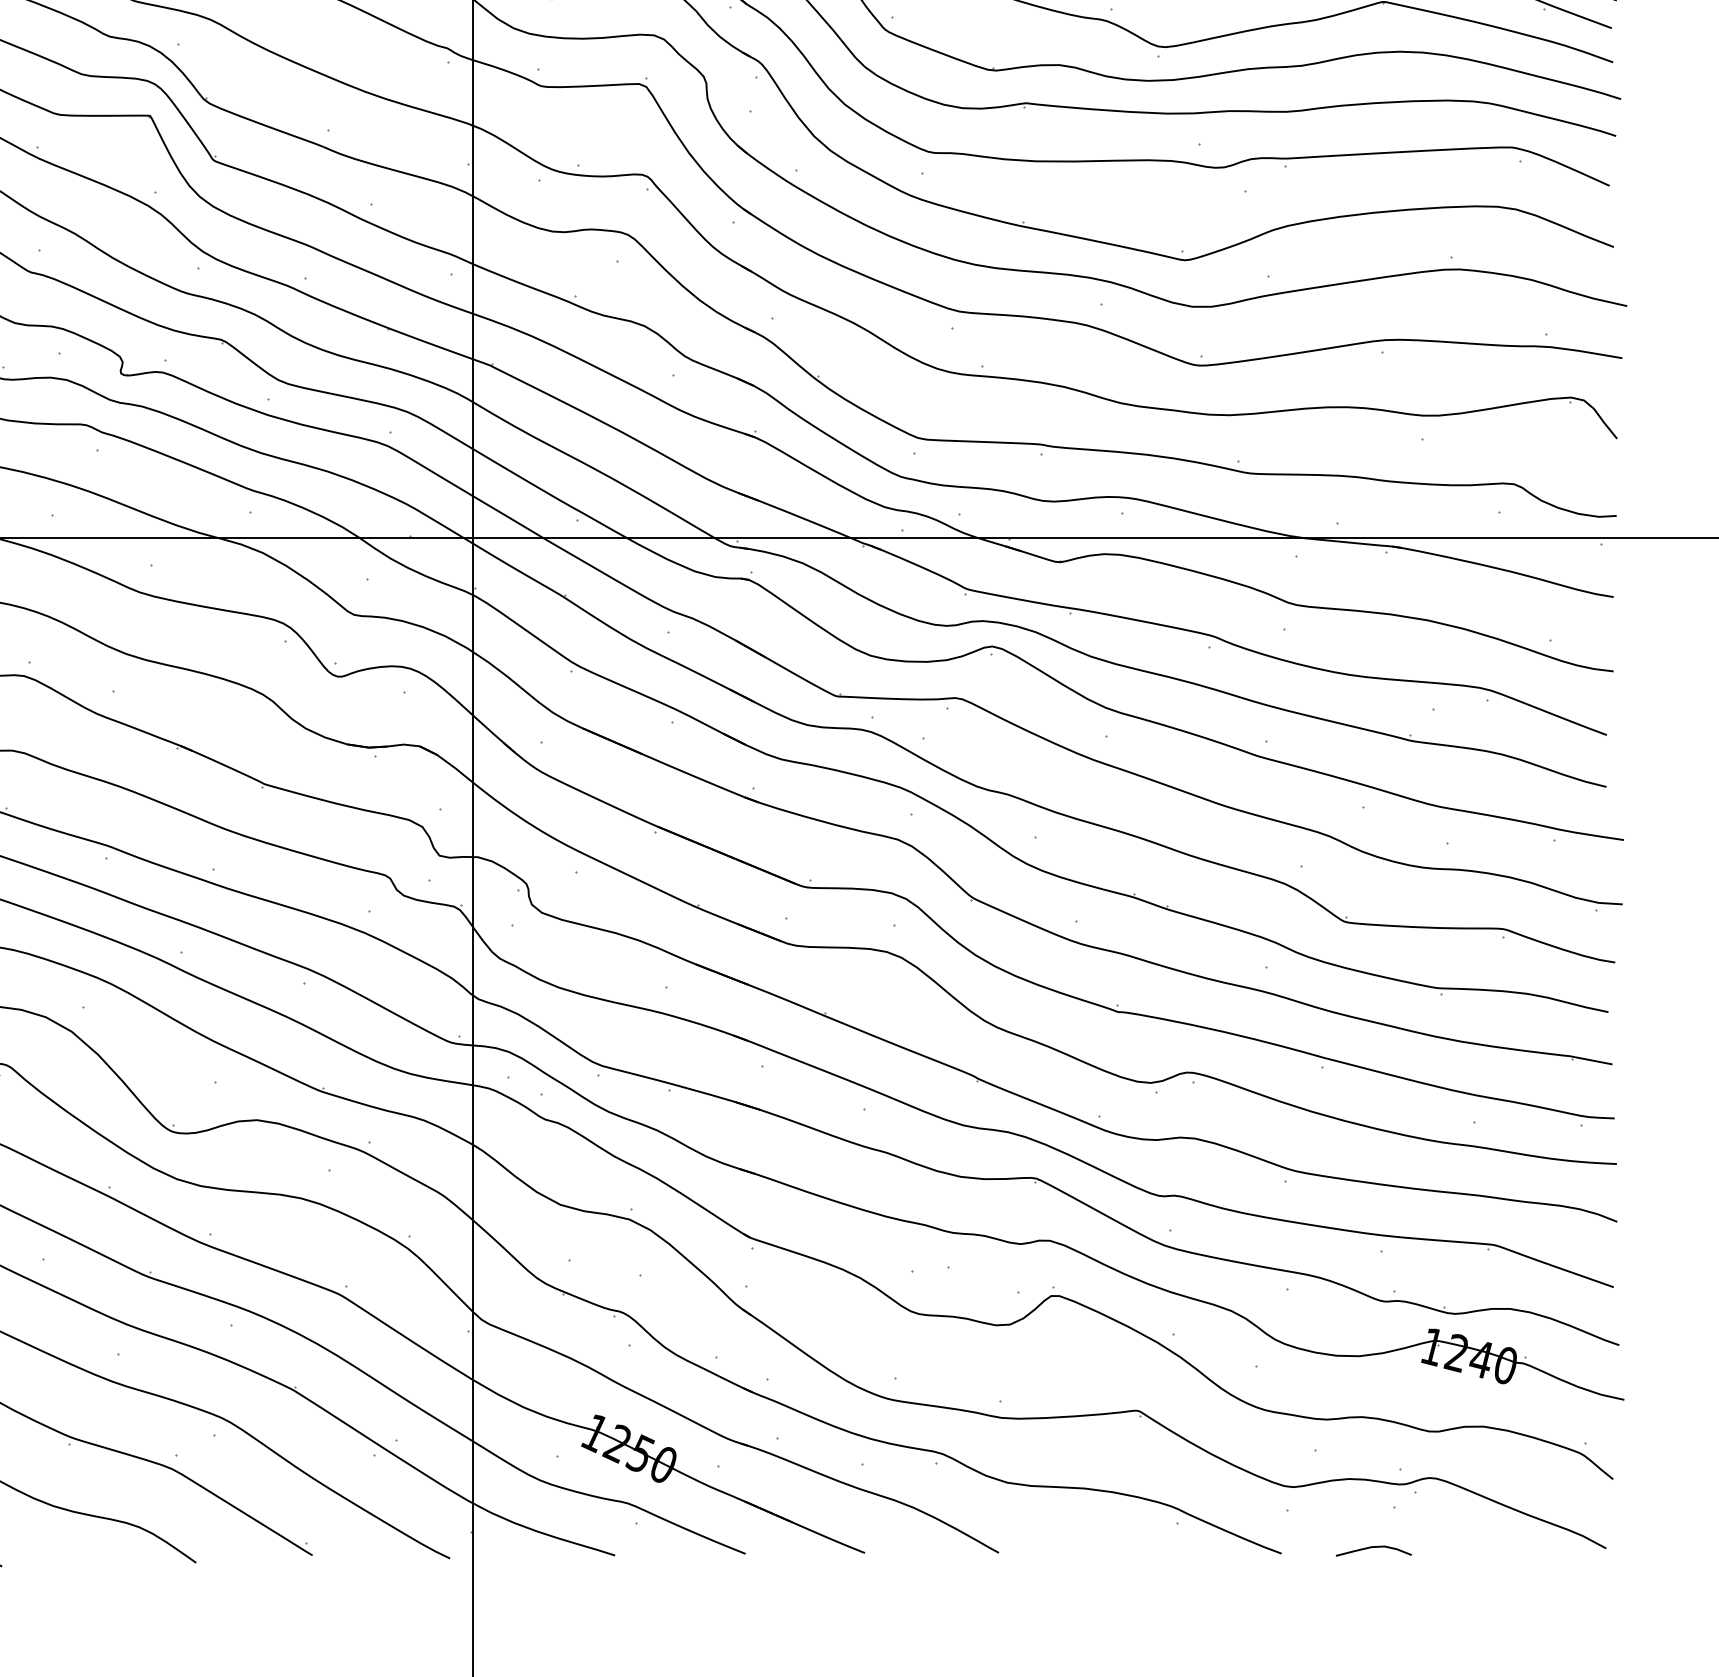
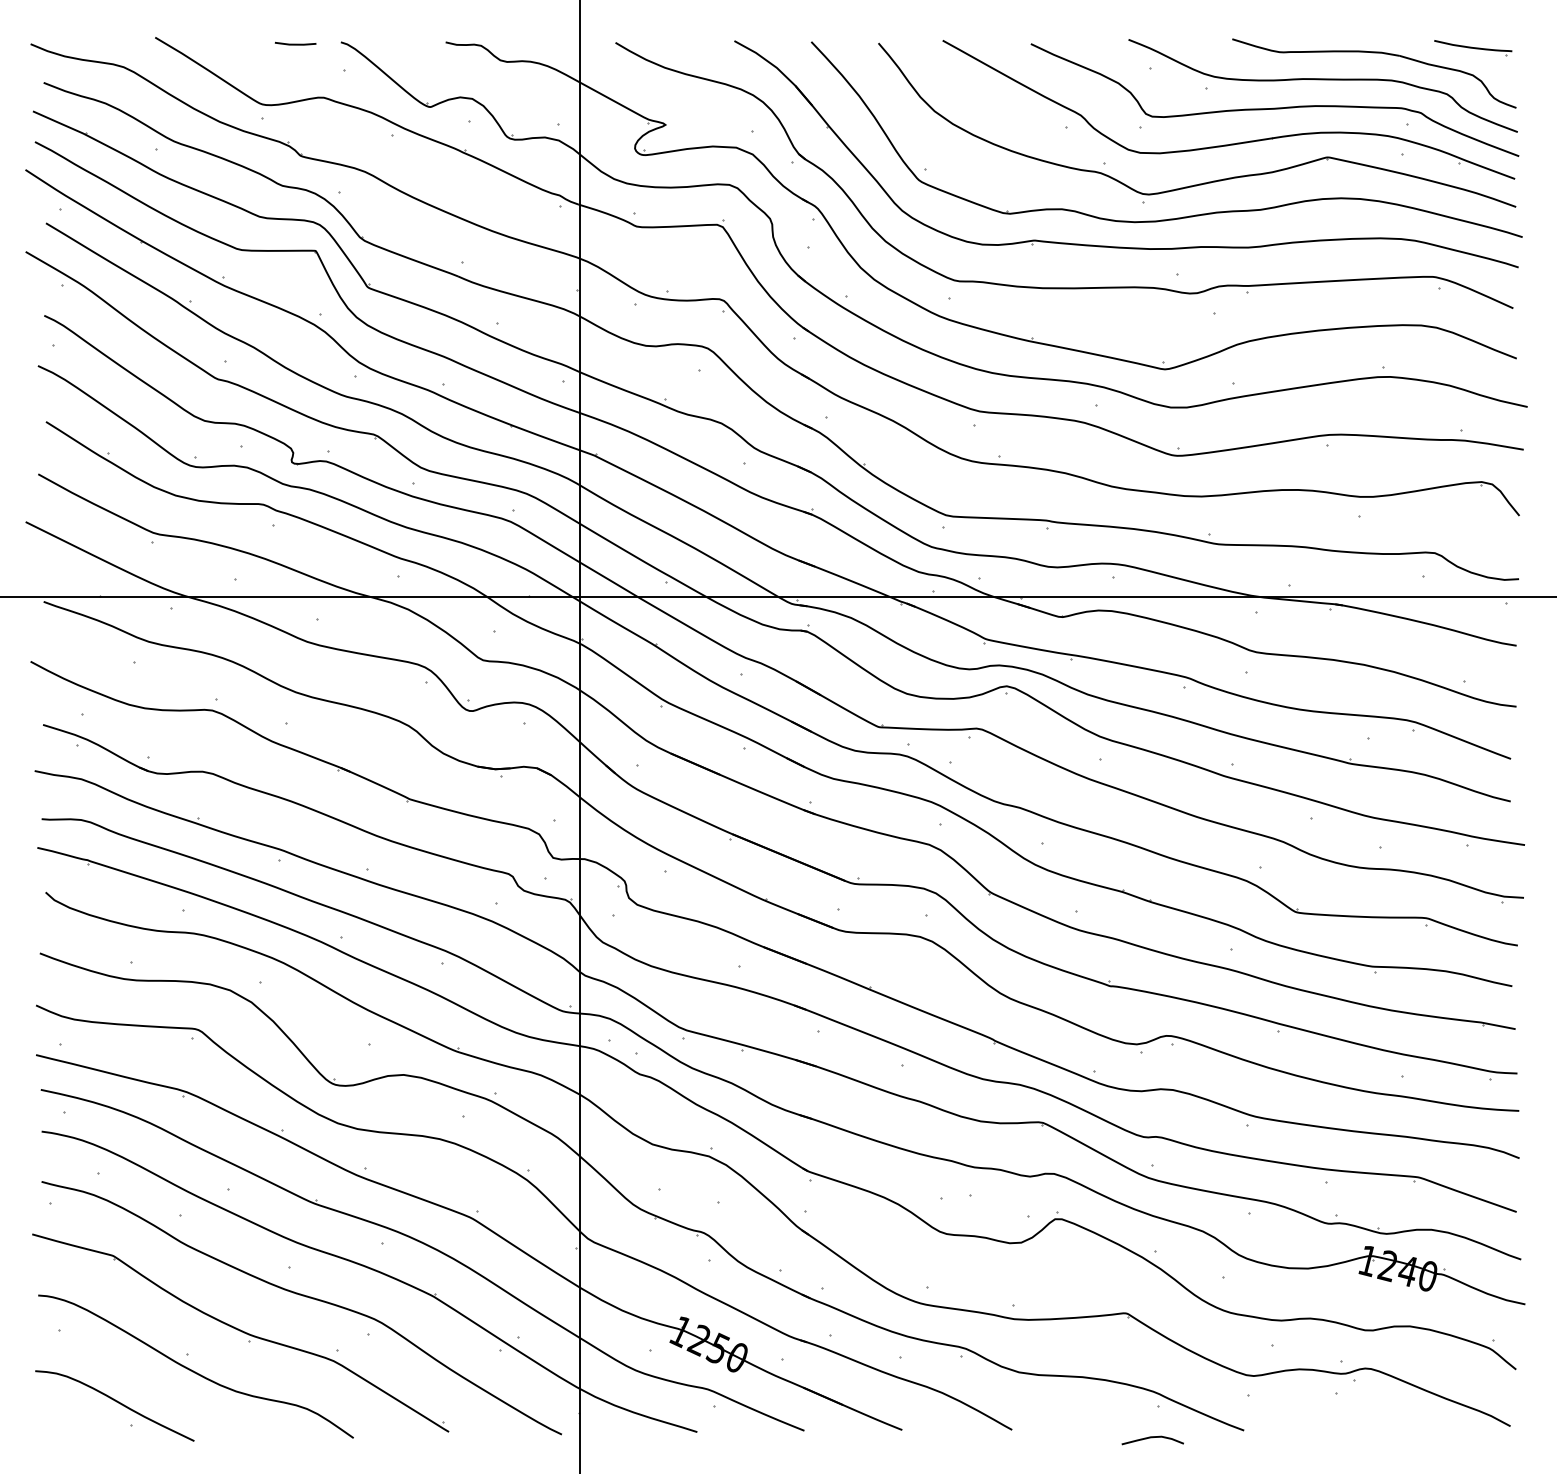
curve: (1373, 1548) -> (1152, 1438), moved

